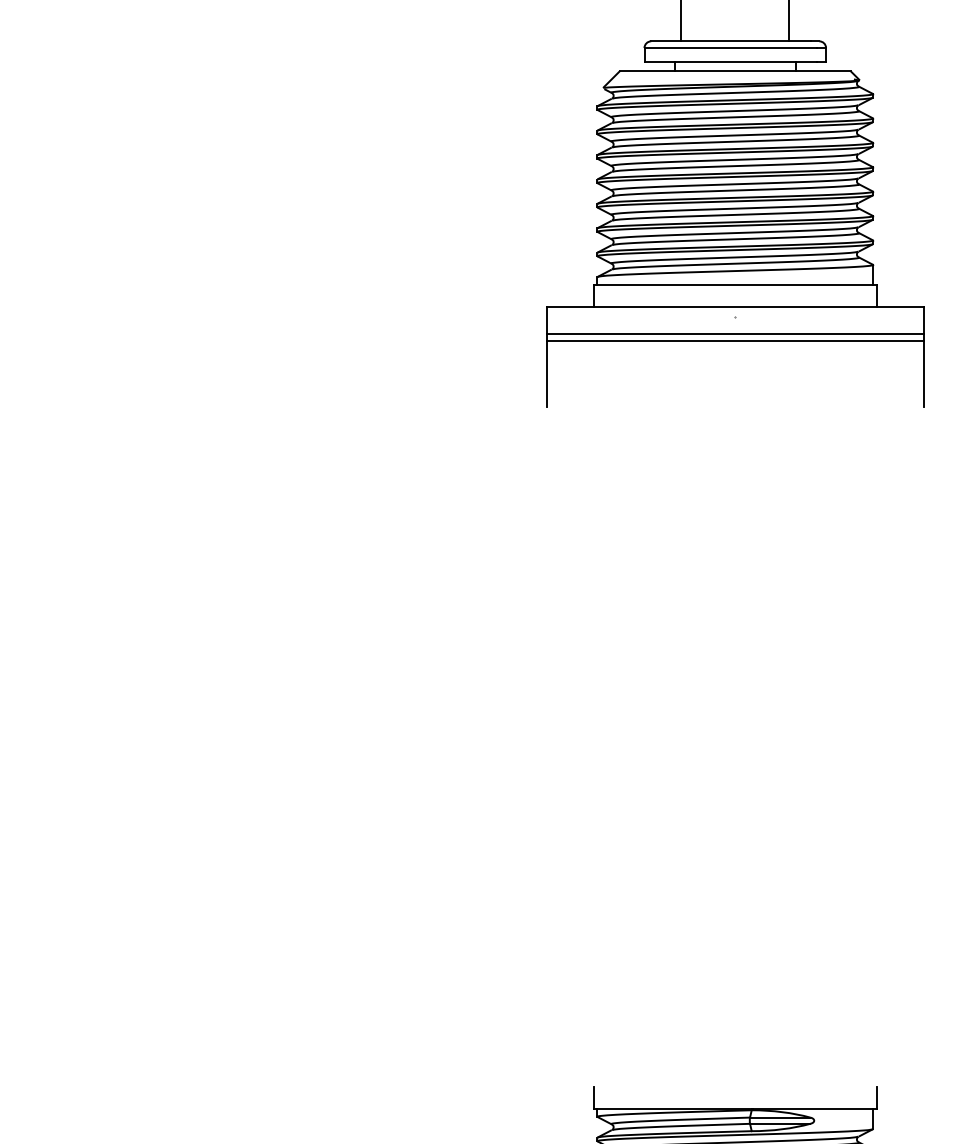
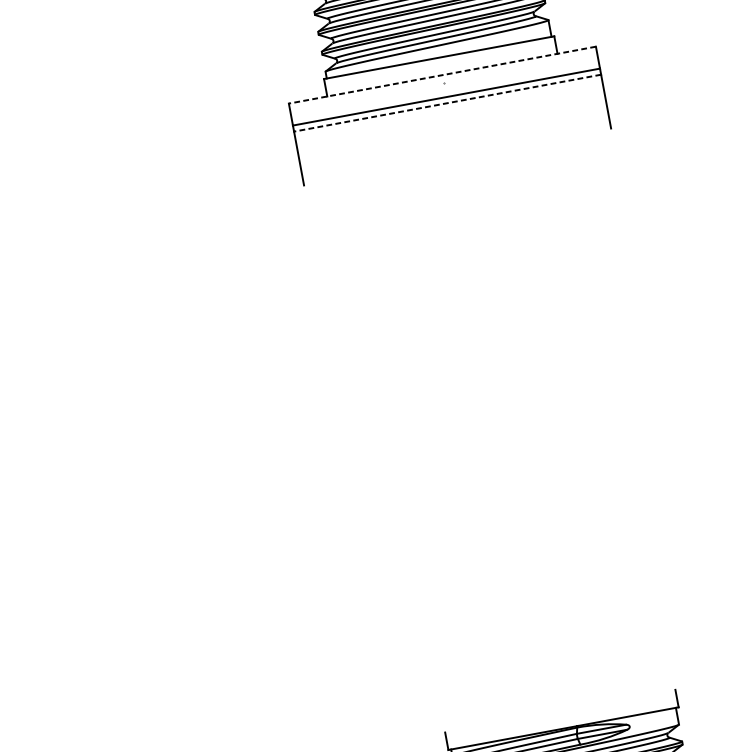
line: (734, 306) -> (441, 74), solid -> dashed
line: (734, 341) -> (447, 103), solid -> dashed

